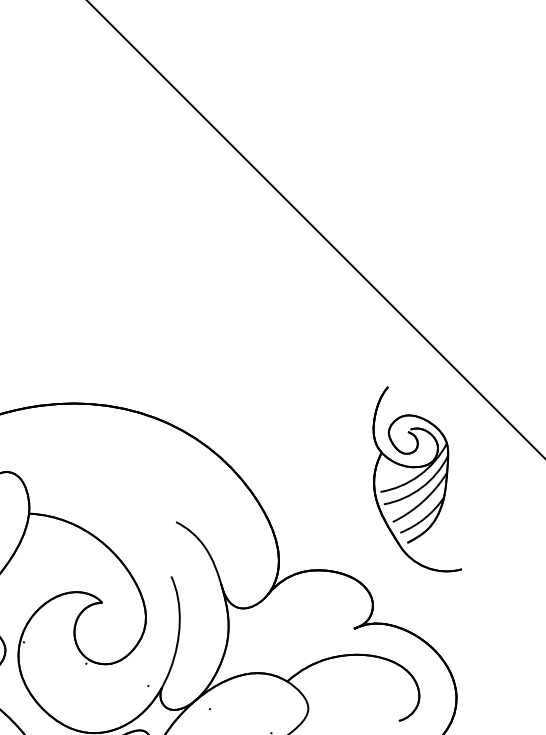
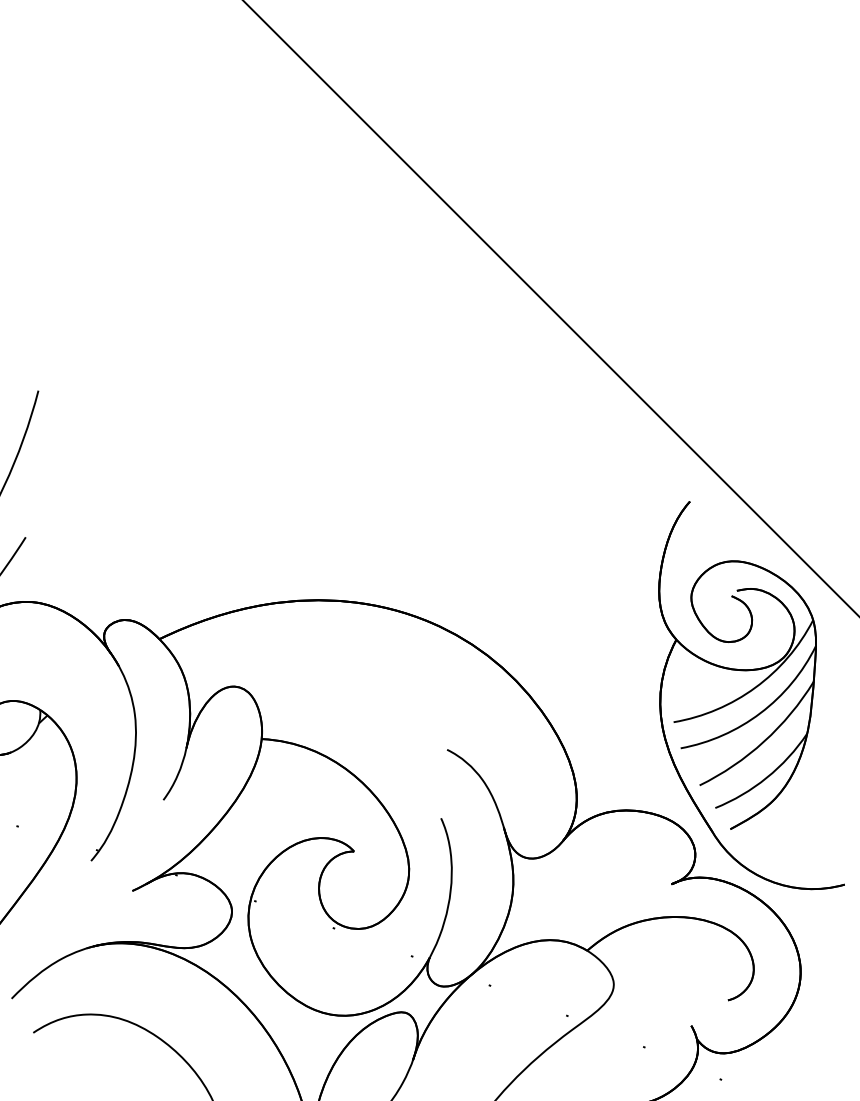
part: (417, 479) -> (751, 695), size x1.67

